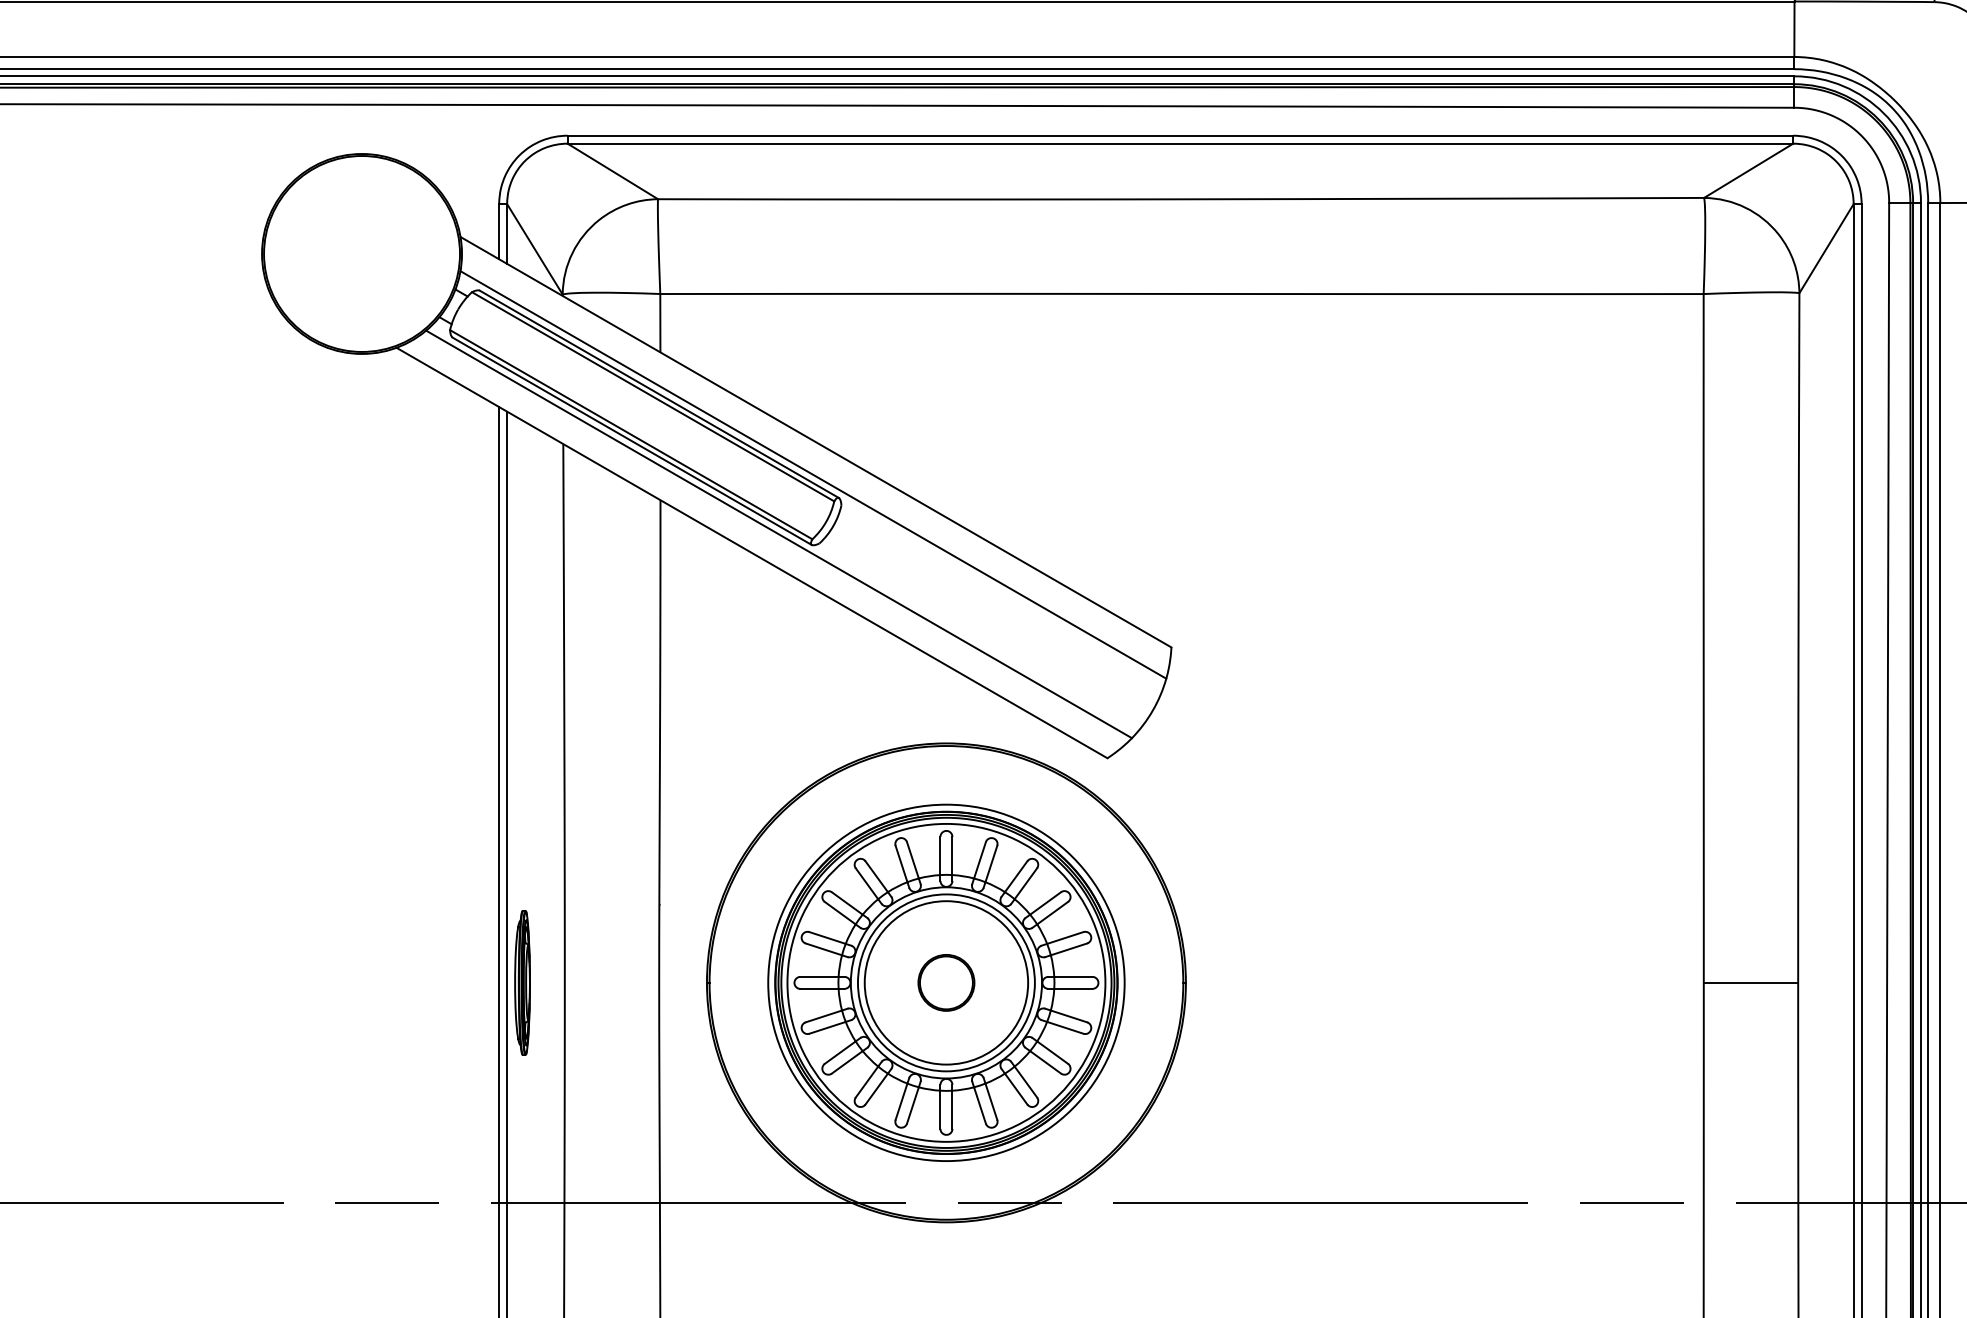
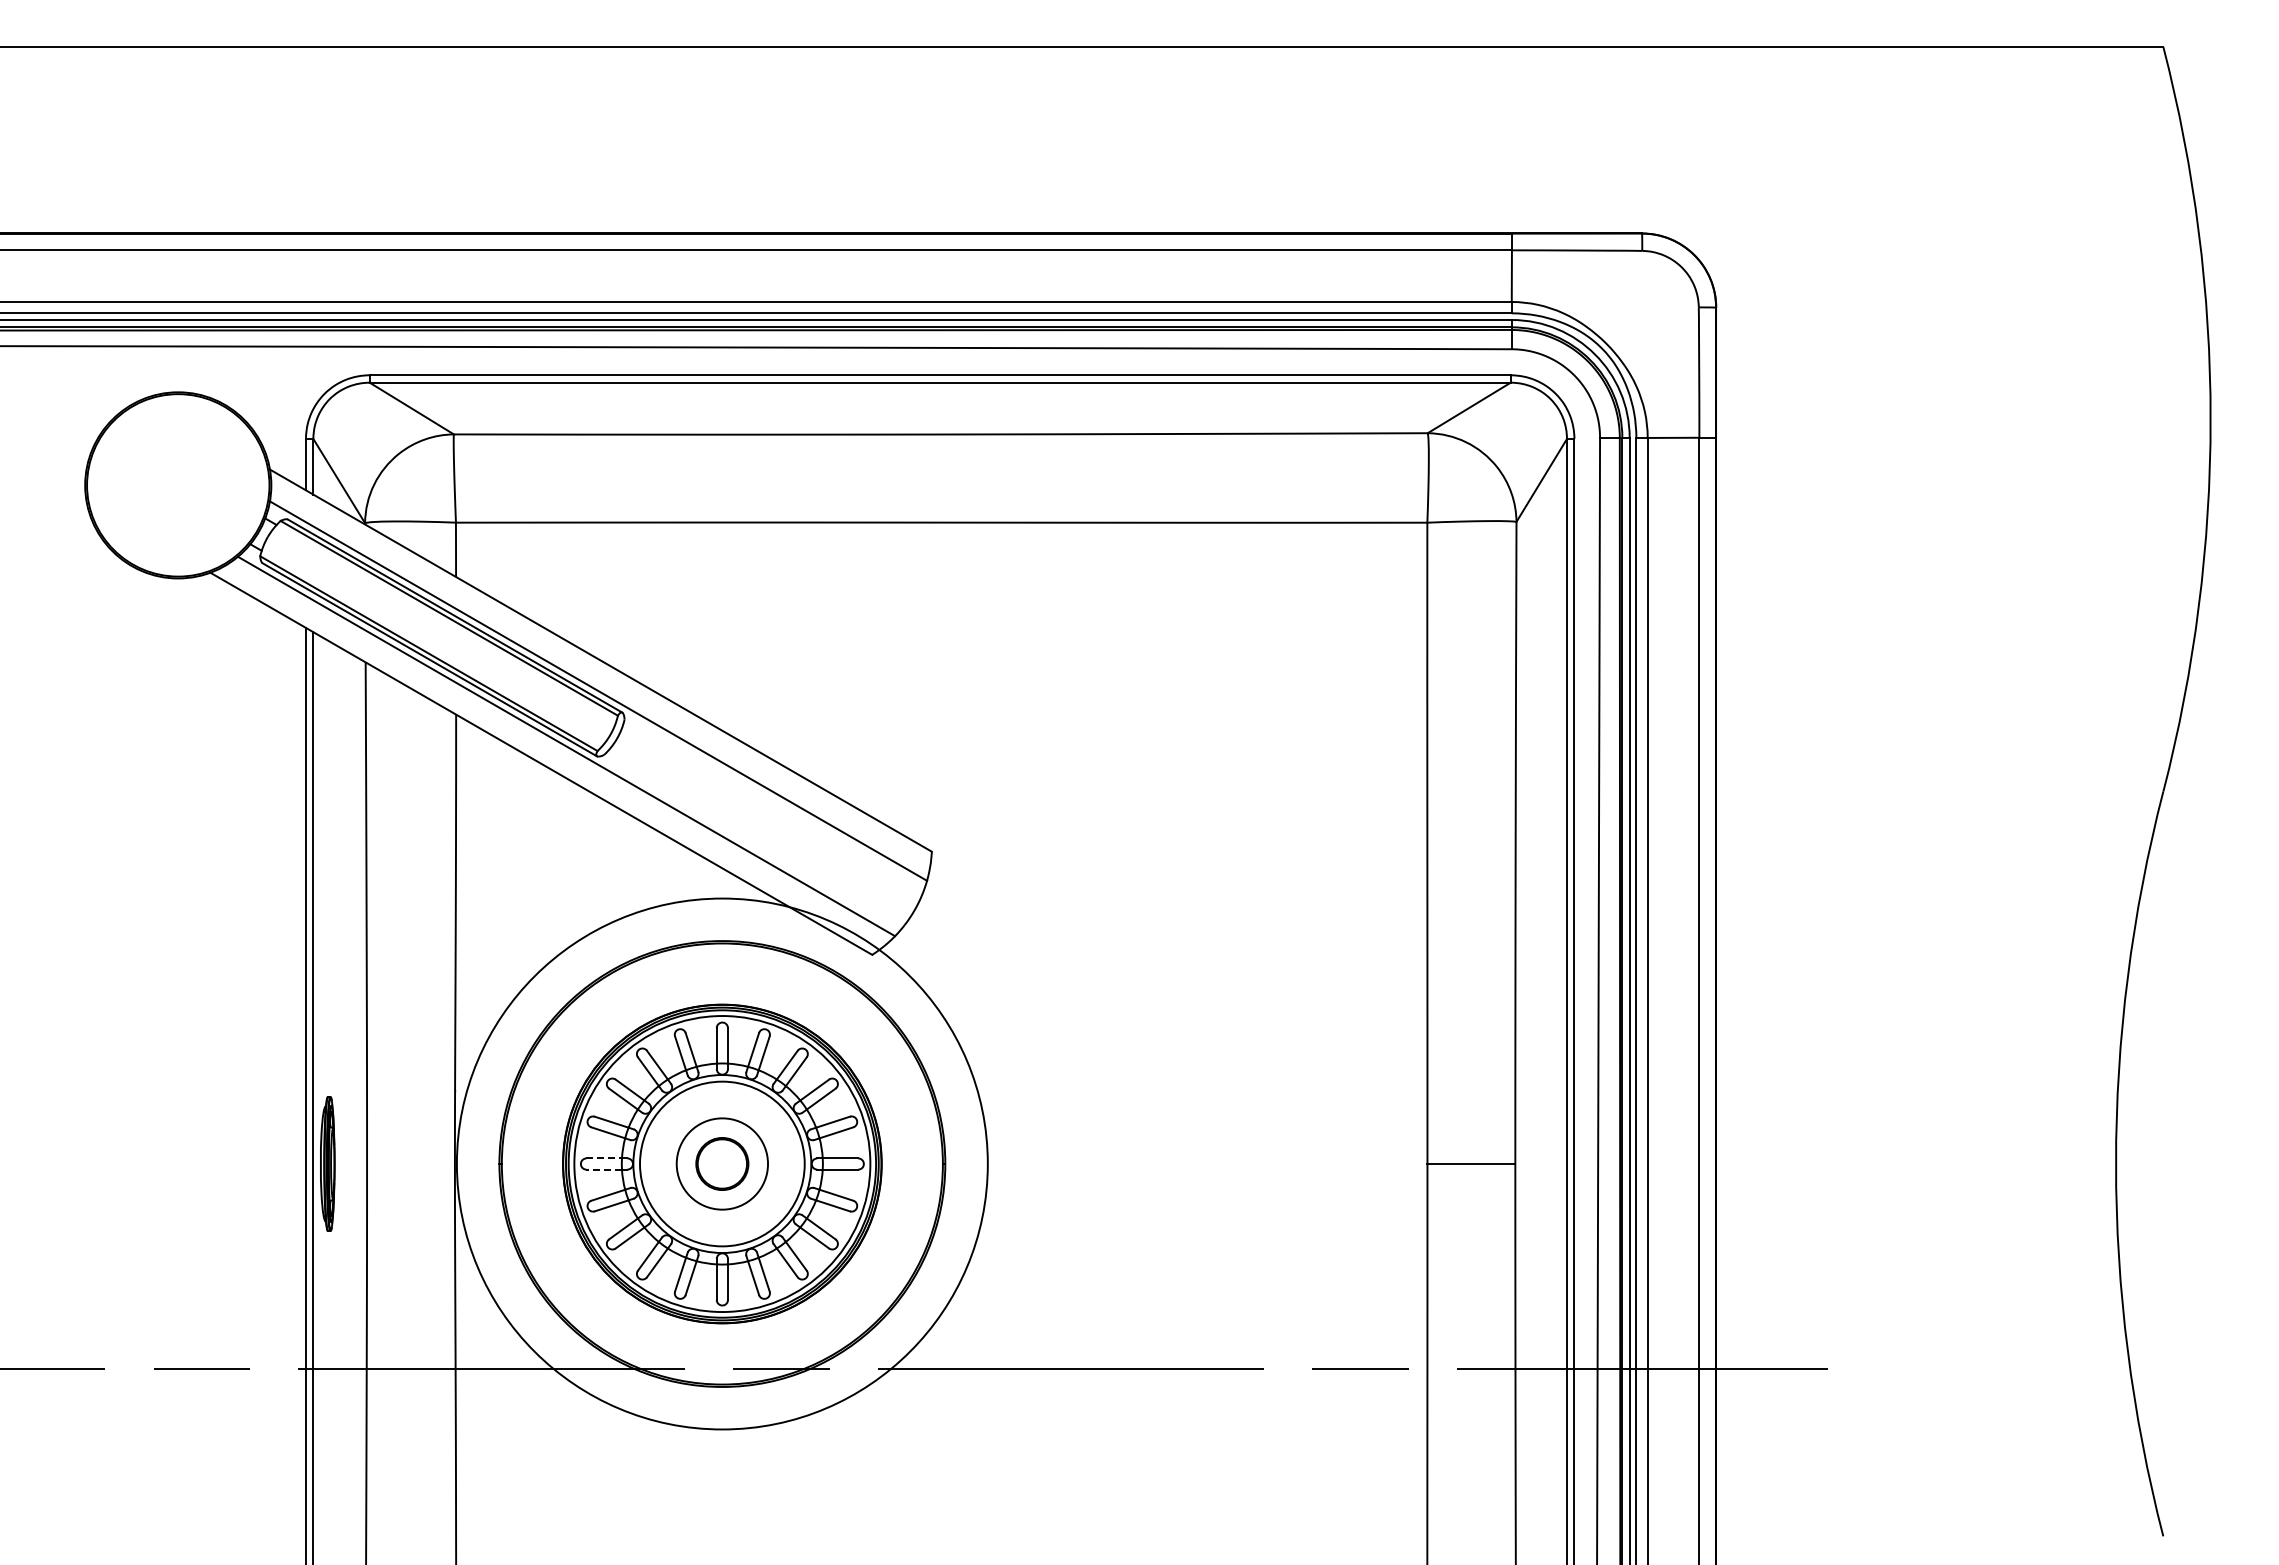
line: (819, 976) -> (604, 1158), solid -> dashed
circle: (946, 982) -> (722, 1163), size x0.6
circle: (946, 982) -> (722, 1163), size x1.6
line: (819, 988) -> (604, 1169), solid -> dashed

